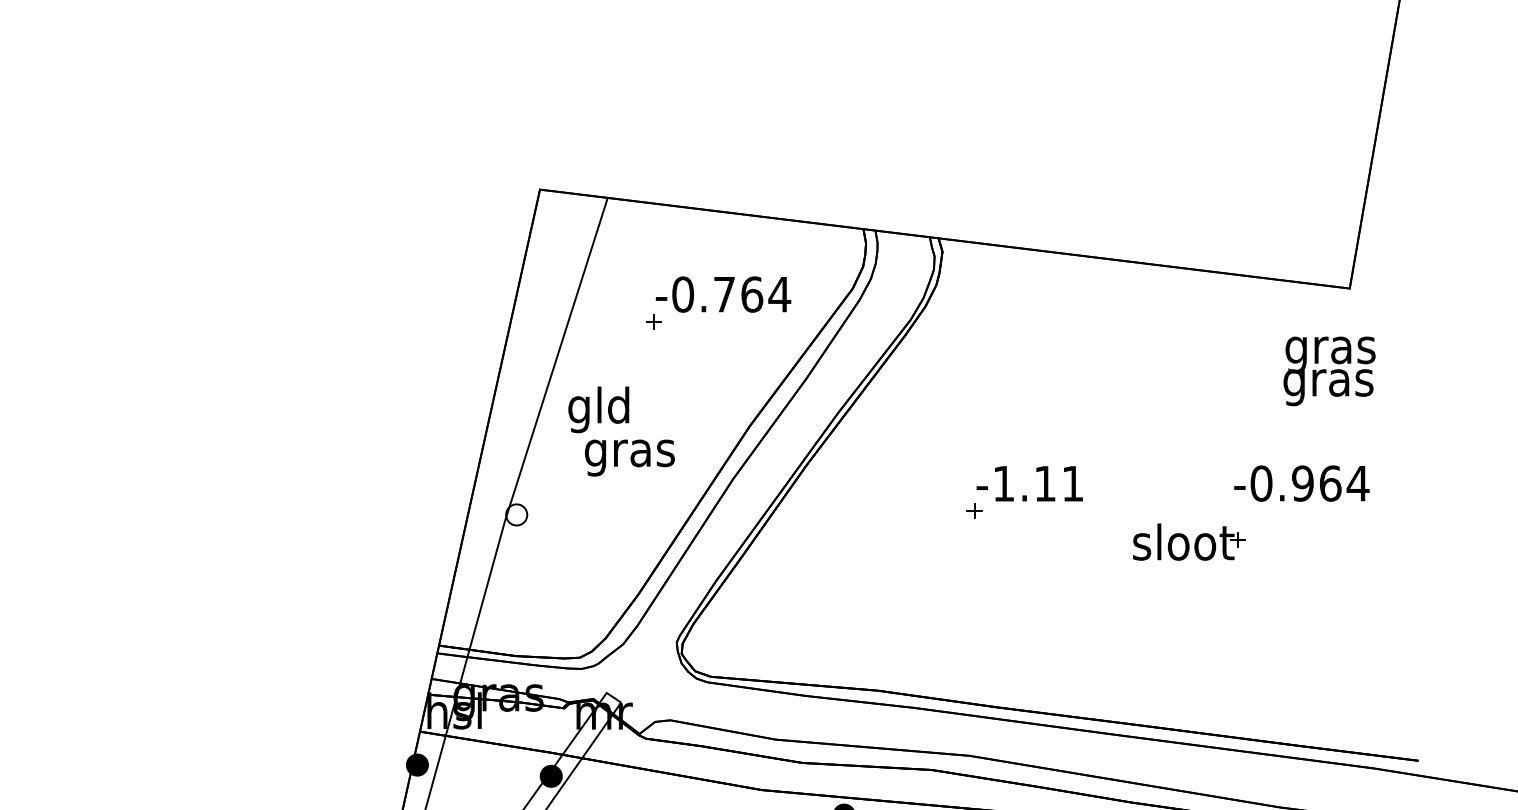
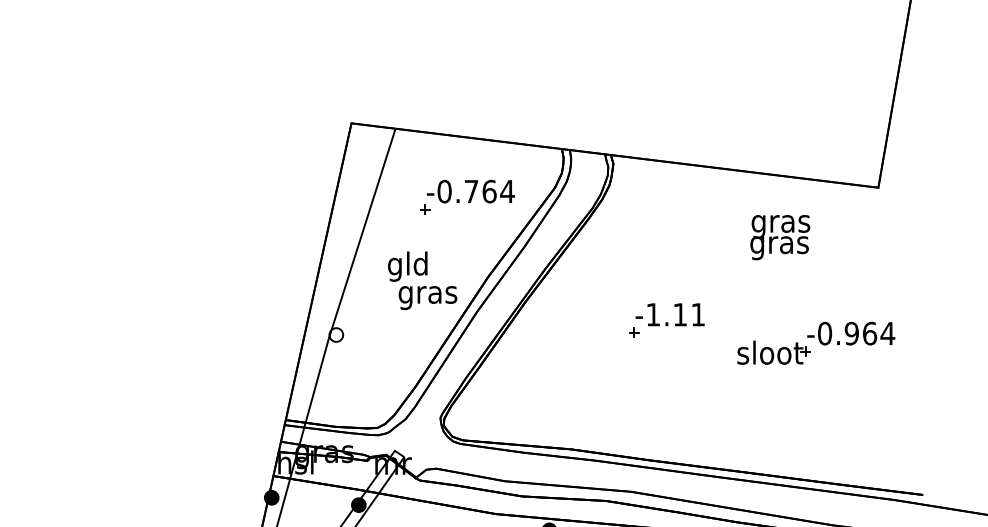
text: (1329, 371) -> (780, 237), moved
text: (621, 431) -> (422, 280), moved
text: (1302, 483) -> (851, 333), moved

